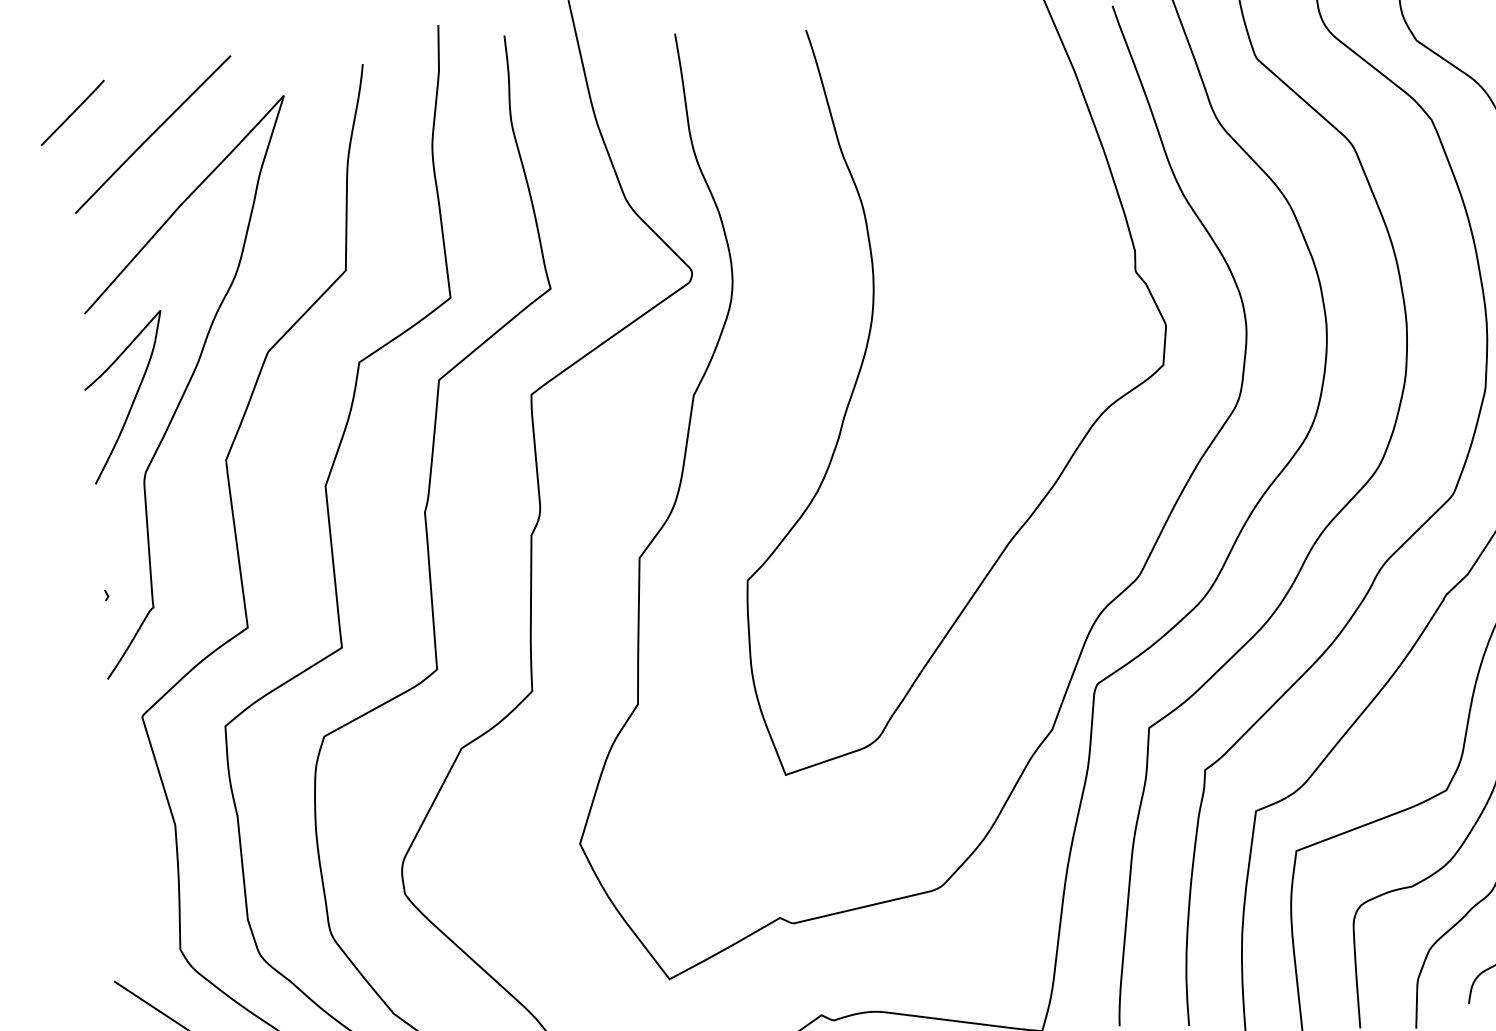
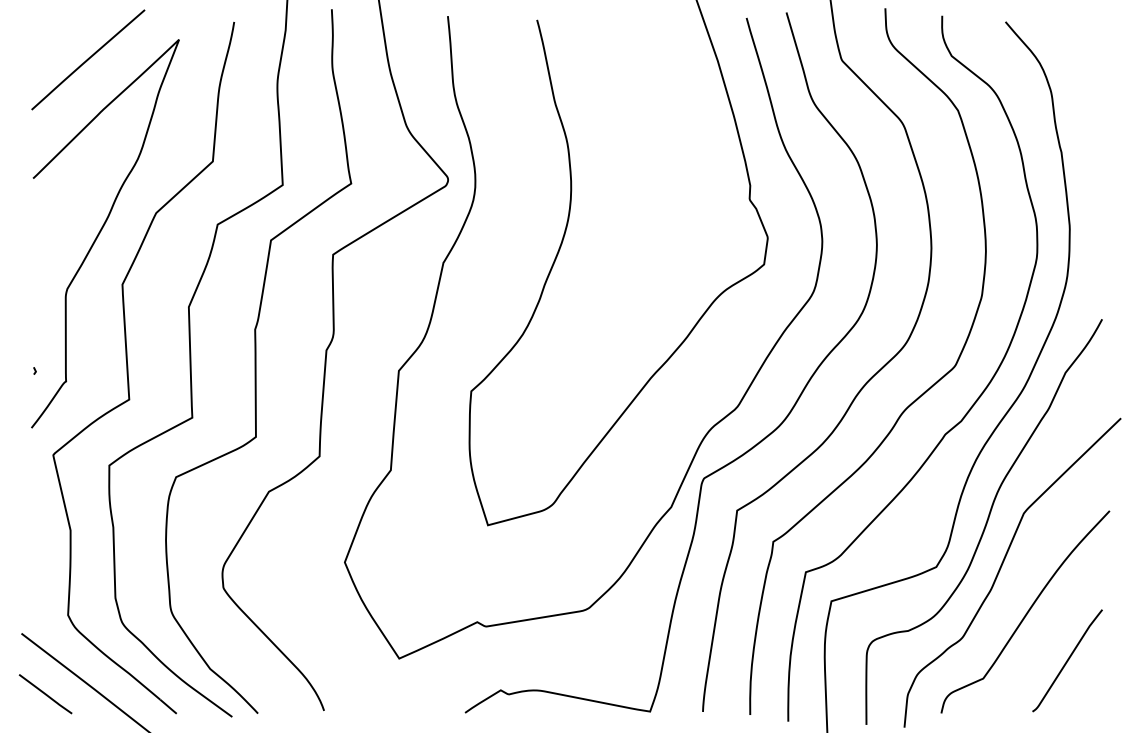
line: (72, 113) -> (34, 41), removed
curve: (132, 400) -> (61, 239), removed

